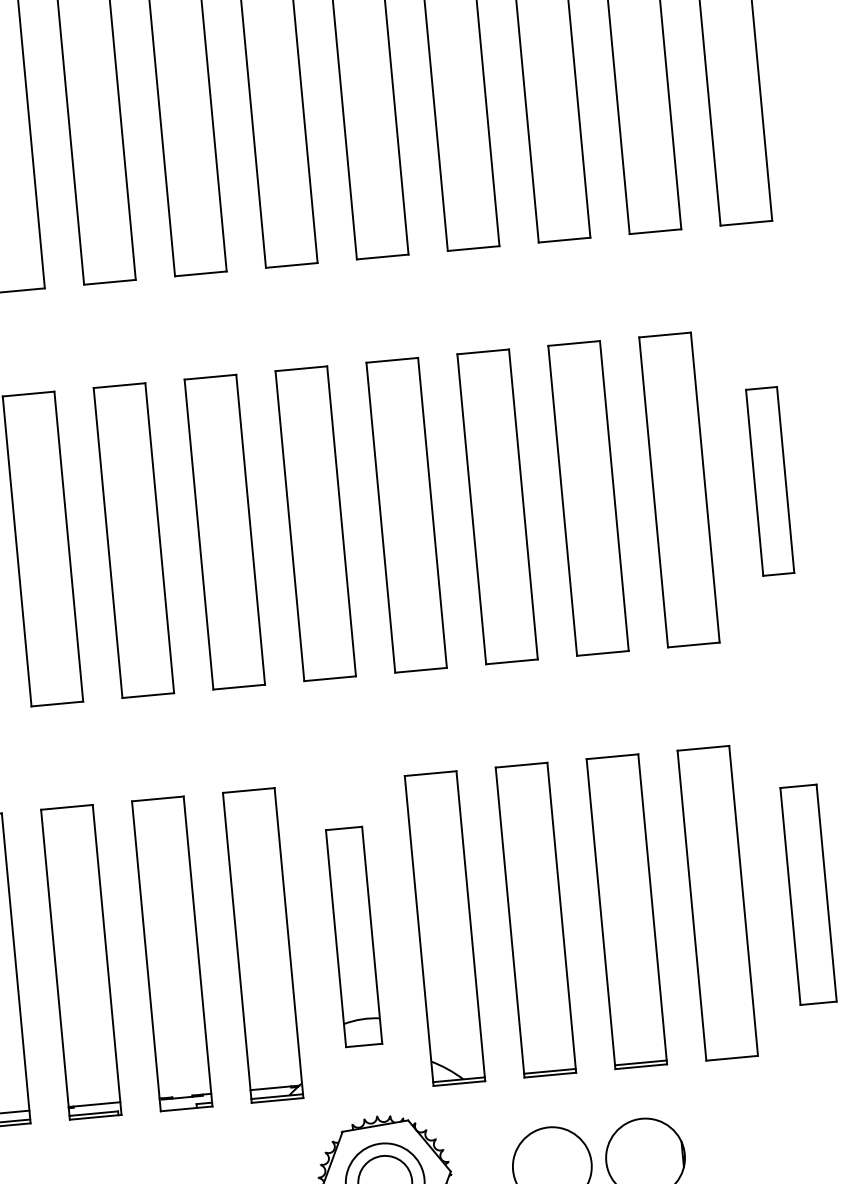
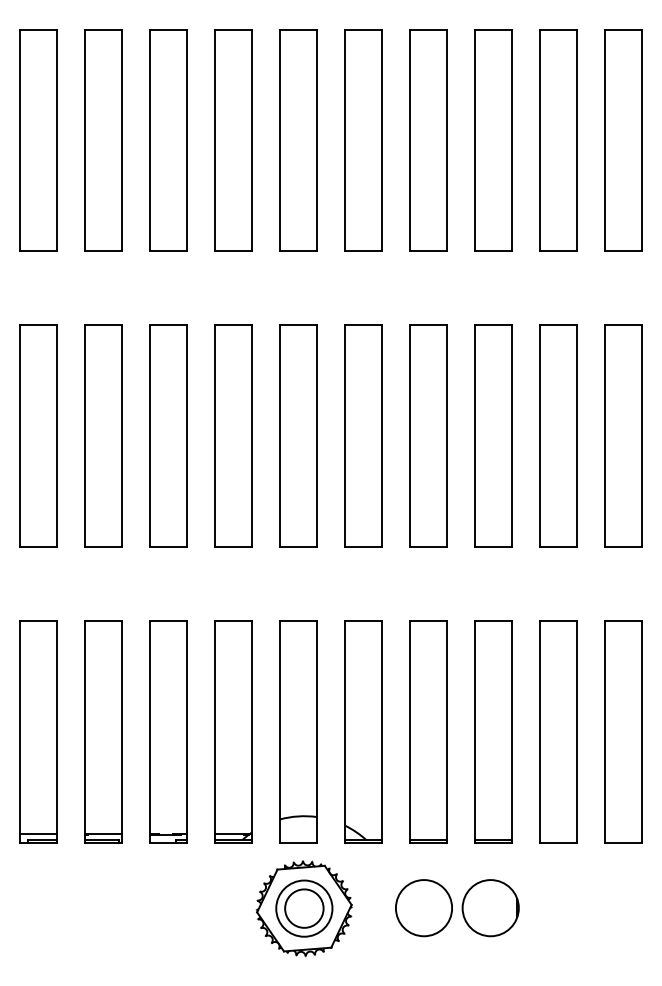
part: (769, 480) -> (623, 435), size x1.67
part: (808, 894) -> (623, 731), size x1.43
part: (354, 936) -> (298, 731), size x1.43

